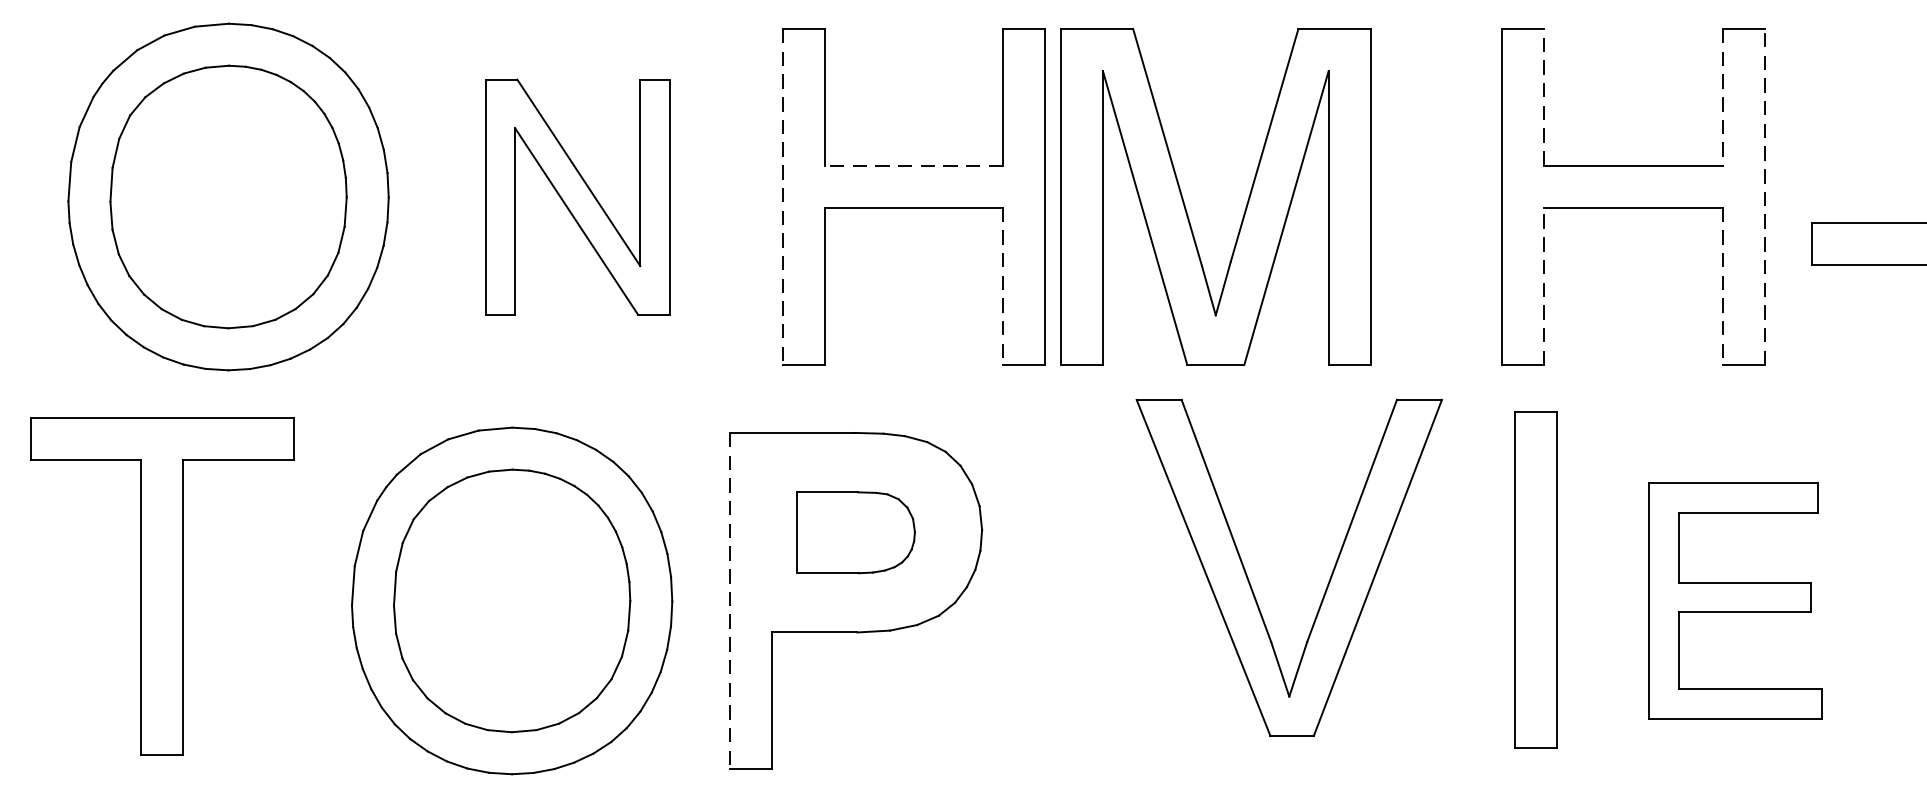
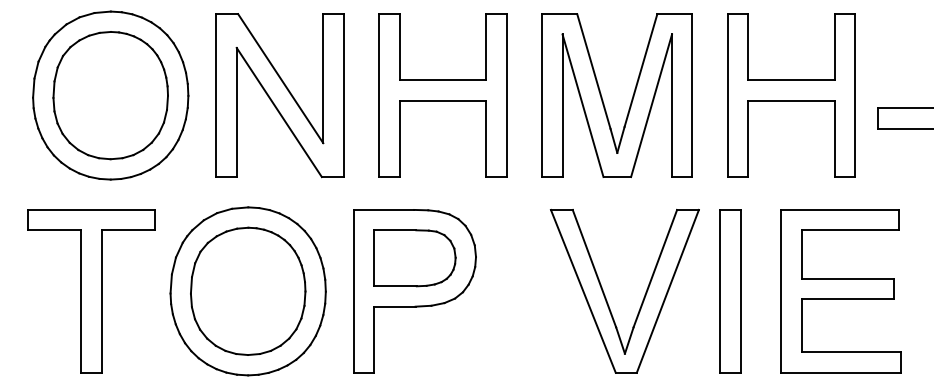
line: (1544, 95) -> (748, 46), dashed -> solid
line: (1721, 97) -> (834, 47), dashed -> solid
line: (912, 165) -> (442, 80), dashed -> solid
part: (576, 196) -> (279, 95), size x1.43
line: (1764, 196) -> (855, 95), dashed -> solid
line: (782, 198) -> (379, 96), dashed -> solid
part: (1187, 207) -> (603, 100), moved
line: (1544, 285) -> (748, 138), dashed -> solid
line: (1003, 287) -> (486, 139), dashed -> solid
line: (1721, 287) -> (834, 139), dashed -> solid
part: (855, 533) -> (414, 258), size x1.43
part: (1251, 580) -> (606, 297), moved
part: (1535, 580) -> (730, 291), moved
part: (162, 586) -> (91, 291), moved
line: (729, 601) -> (353, 291), dashed -> solid
part: (1733, 601) -> (840, 291), size x1.43

